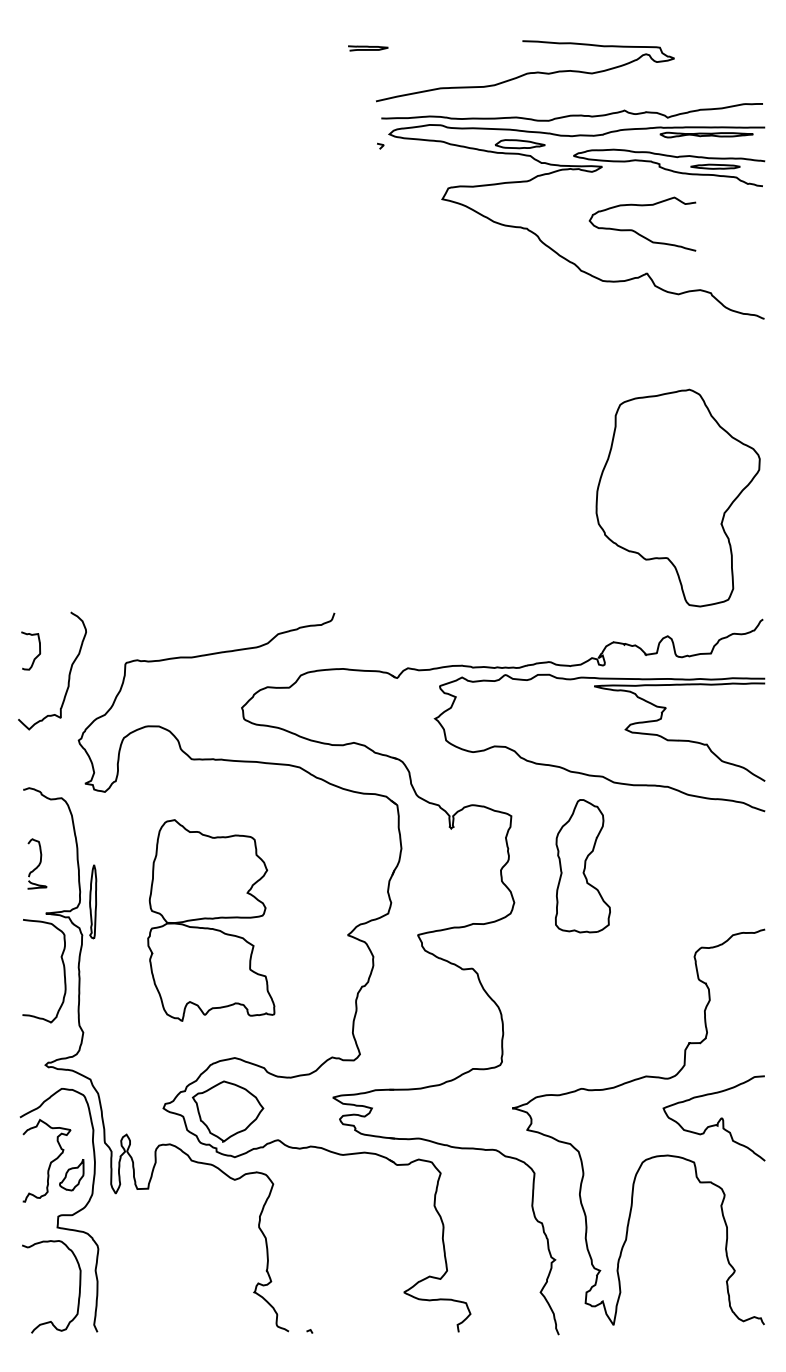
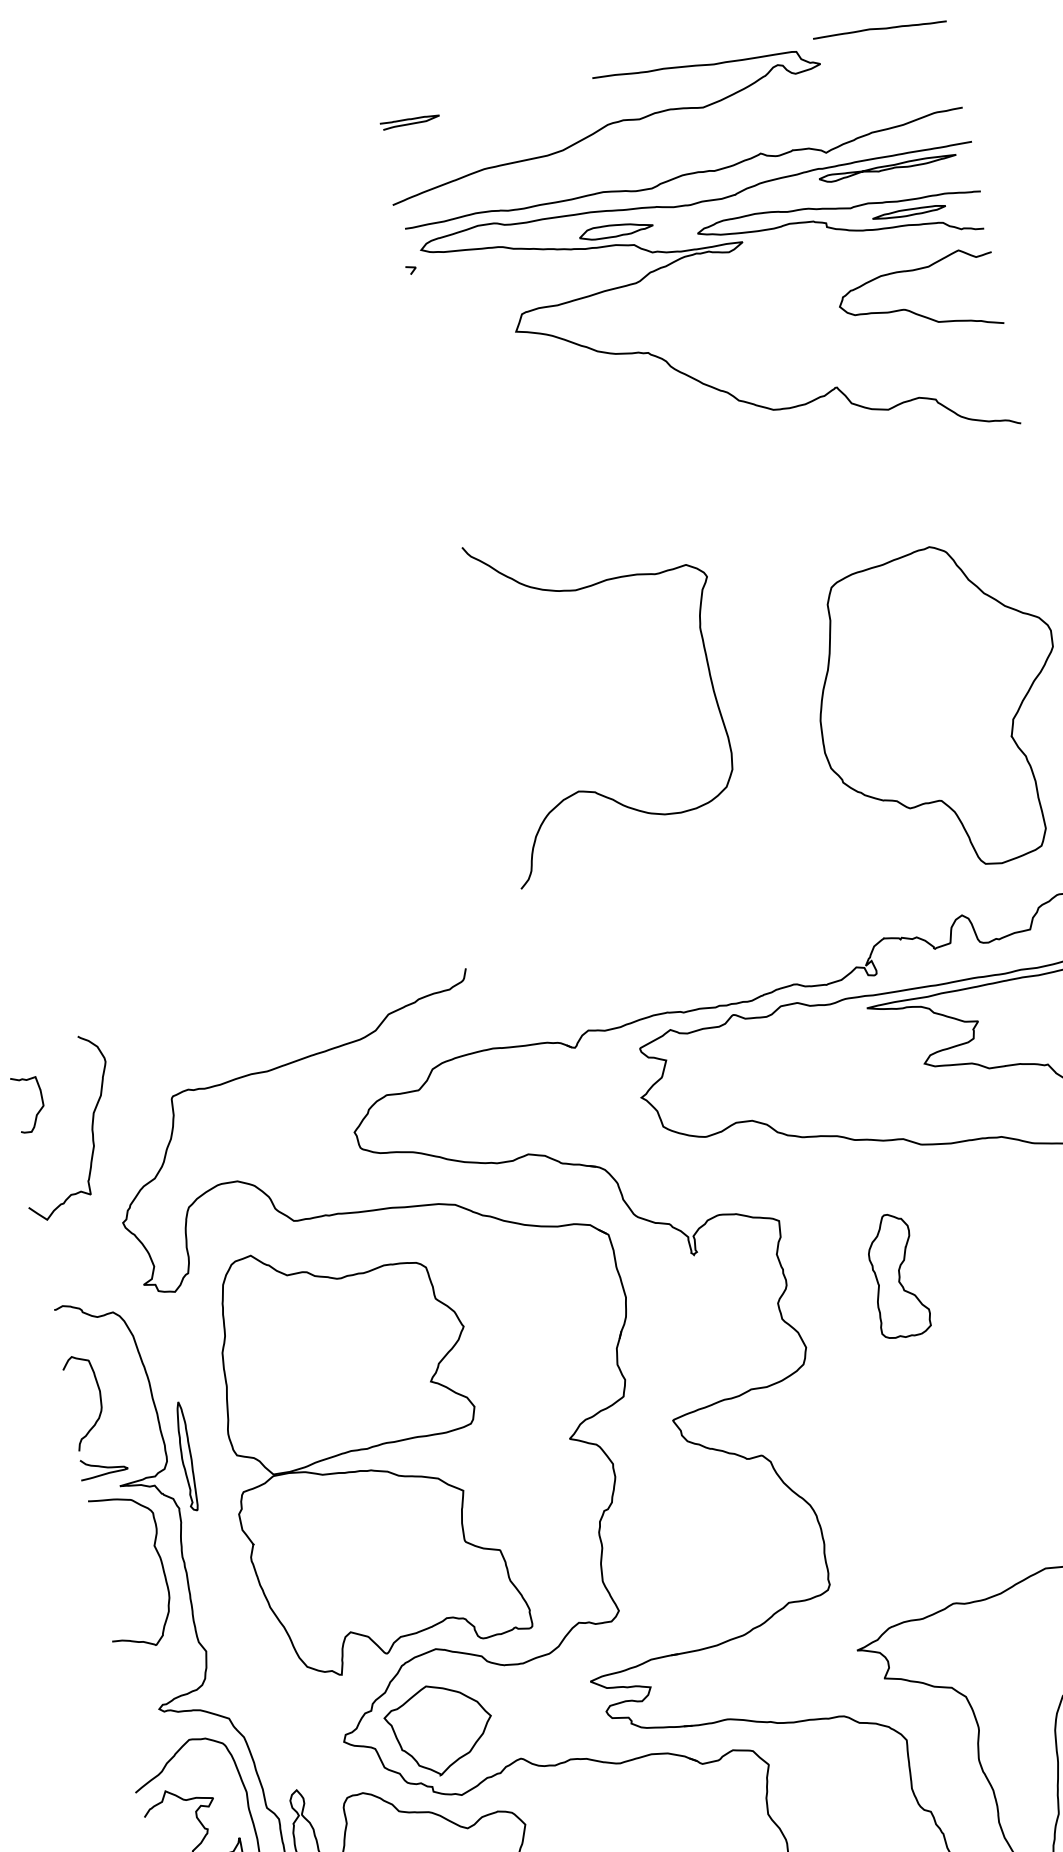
curve: (717, 42) -> (879, 29), added
curve: (368, 47) -> (410, 120), moved
curve: (636, 231) -> (911, 310), moved
curve: (439, 510) -> (593, 790), added
part: (37, 863) -> (94, 1414), size x1.67
part: (582, 865) -> (896, 1274), size x0.62
part: (211, 920) -> (365, 1453), size x1.43

